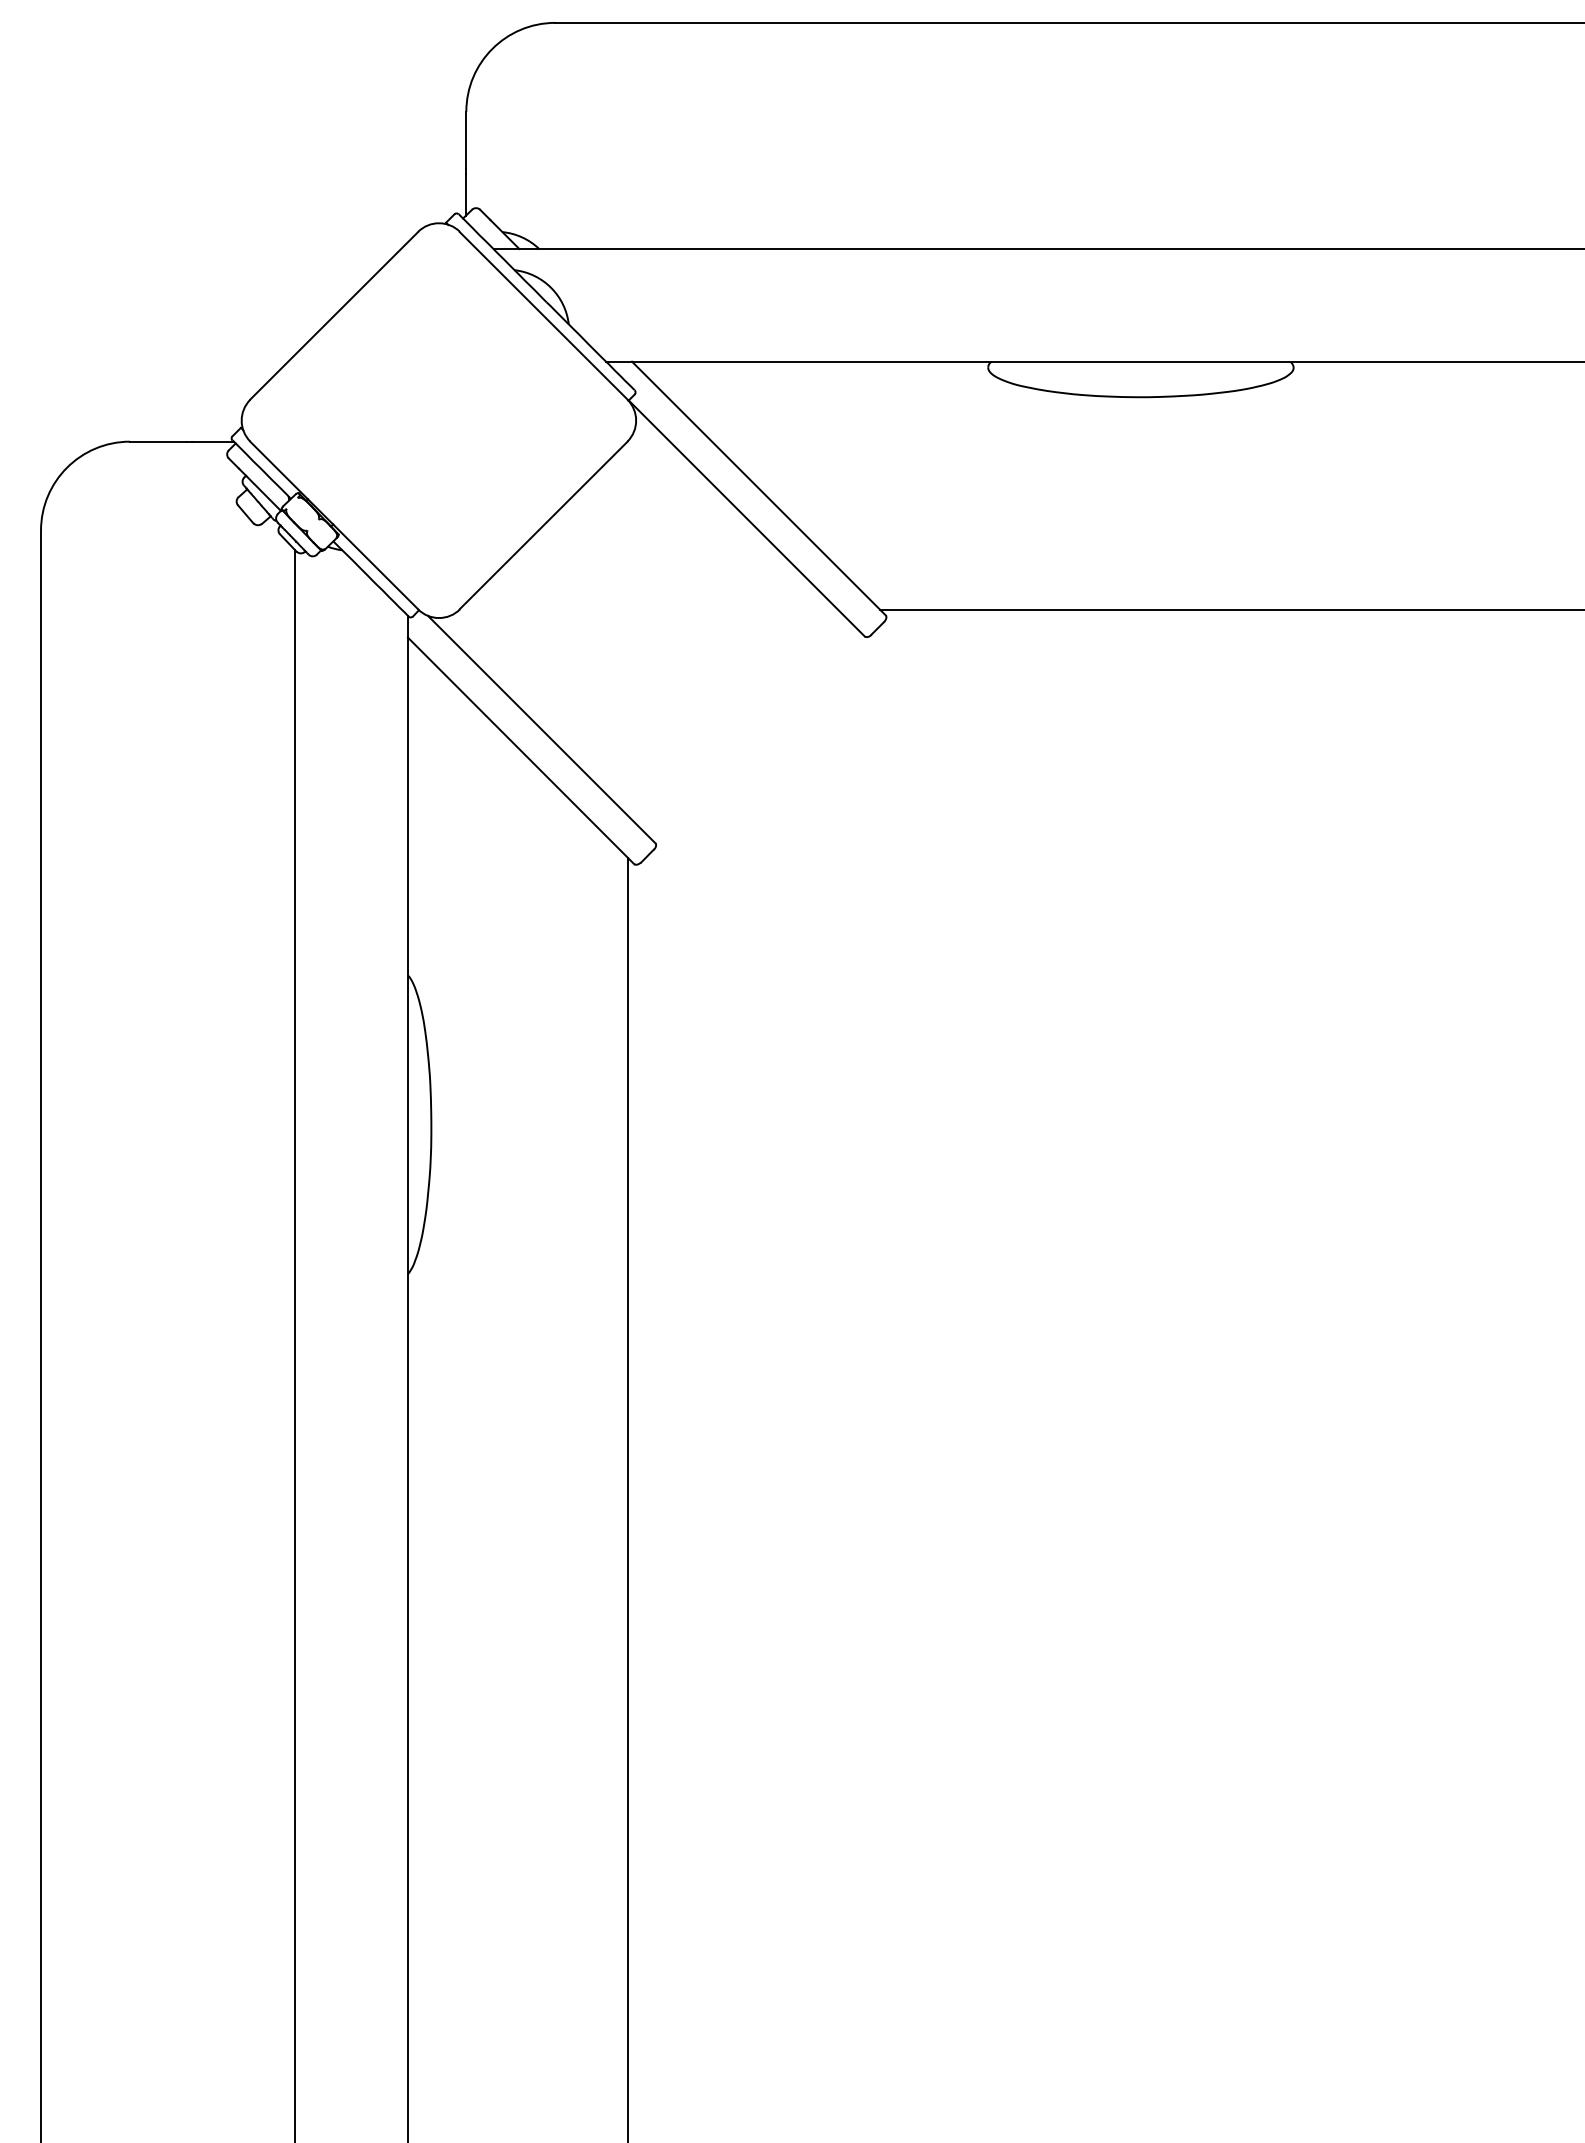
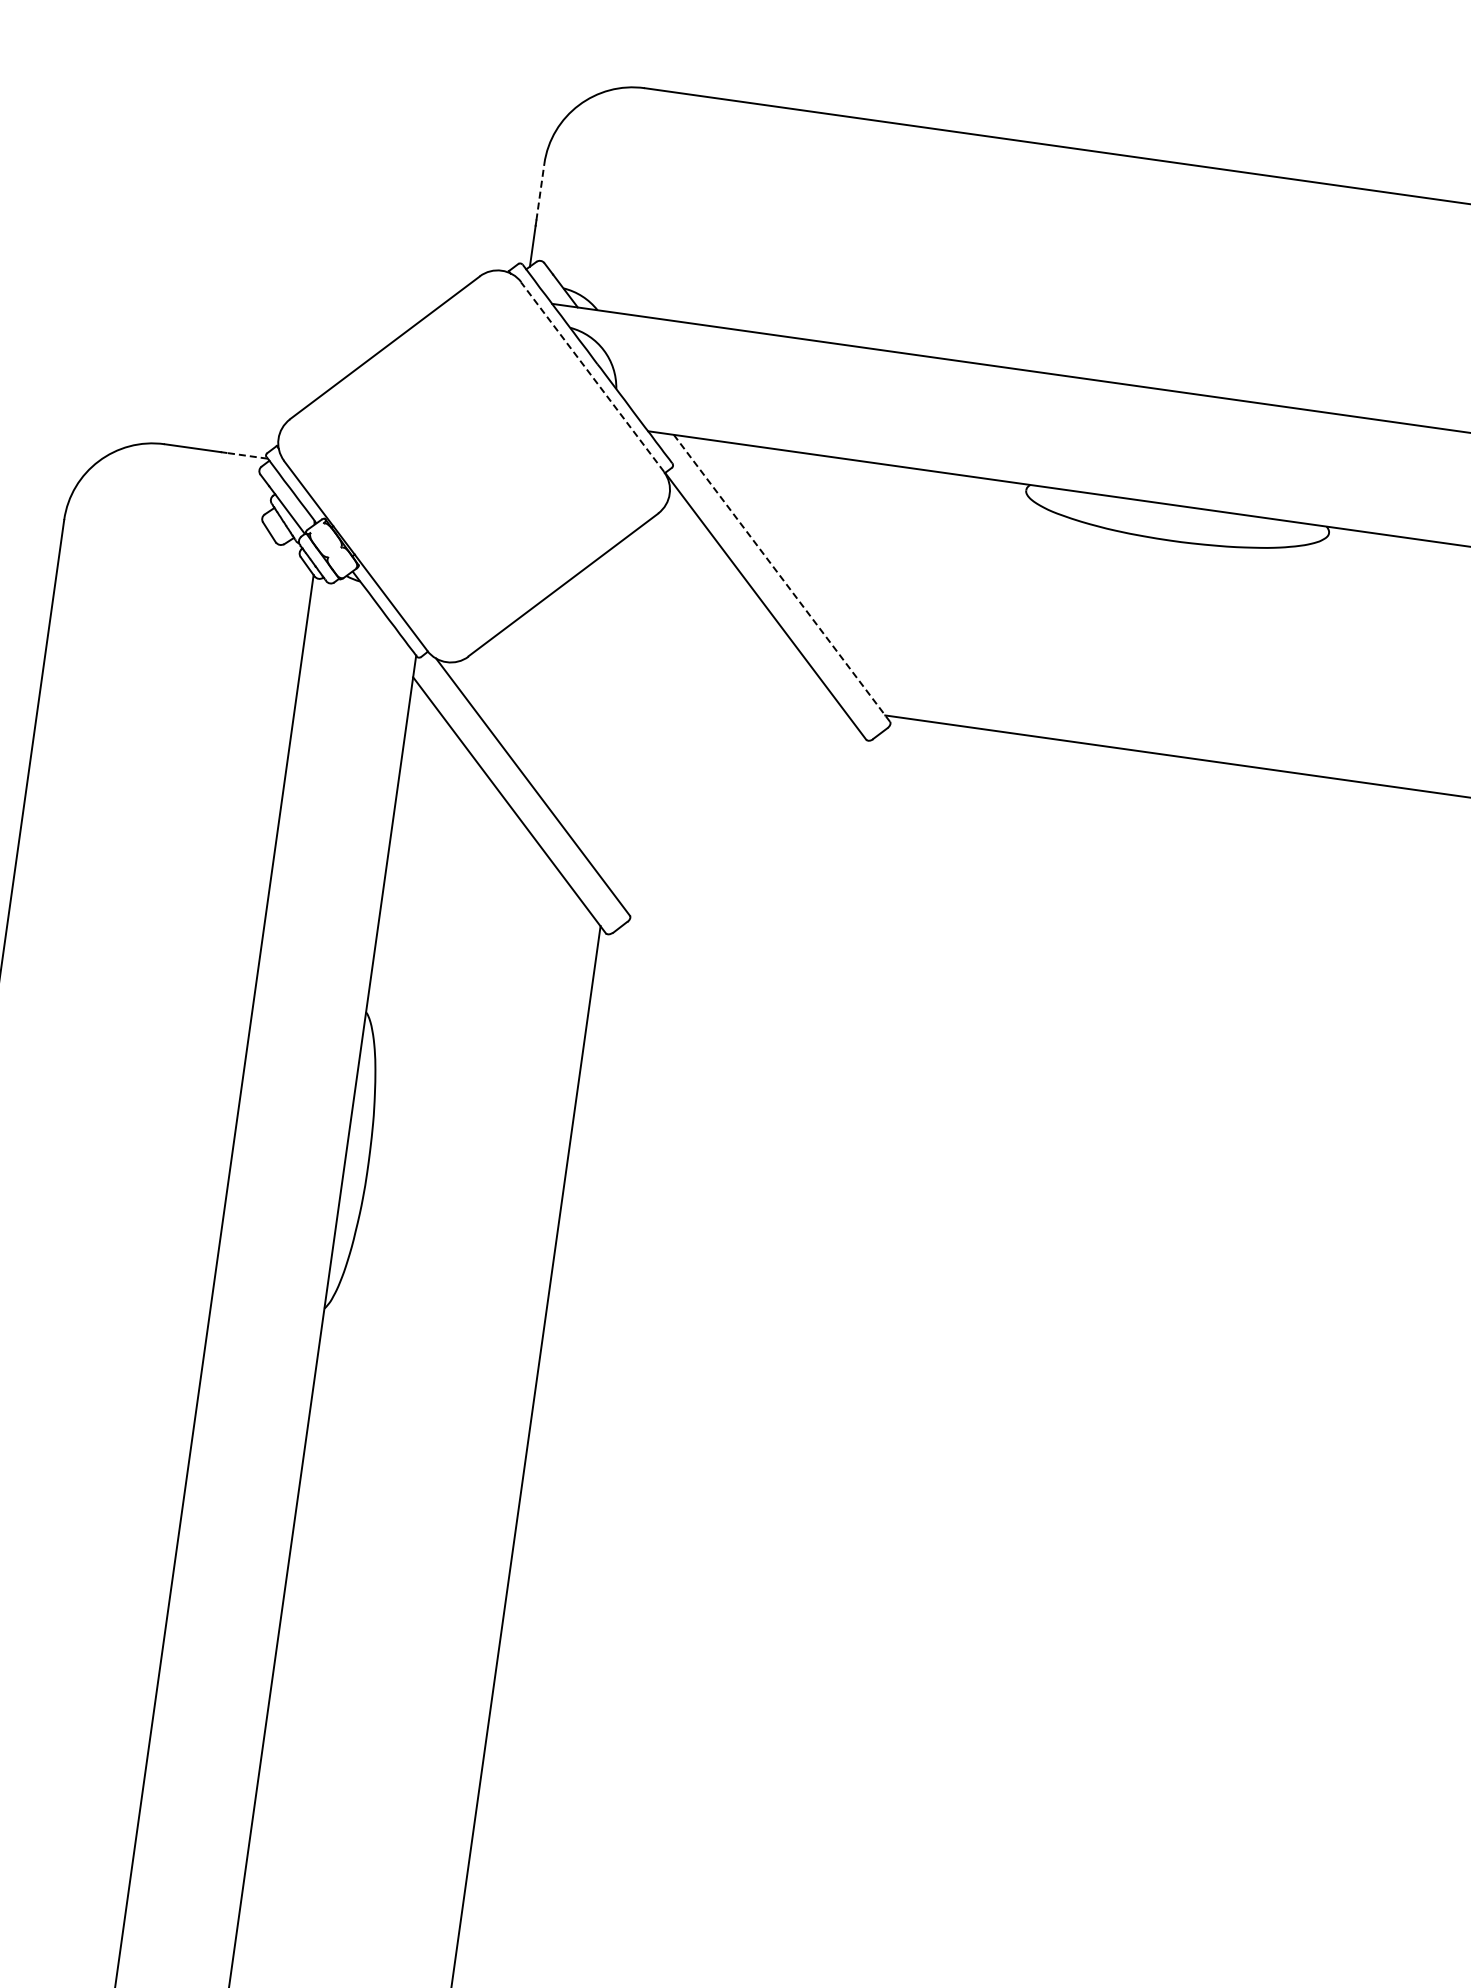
line: (466, 139) -> (540, 191), solid -> dashed
line: (543, 315) -> (592, 376), solid -> dashed
line: (212, 441) -> (246, 455), solid -> dashed
line: (758, 488) -> (781, 578), solid -> dashed

